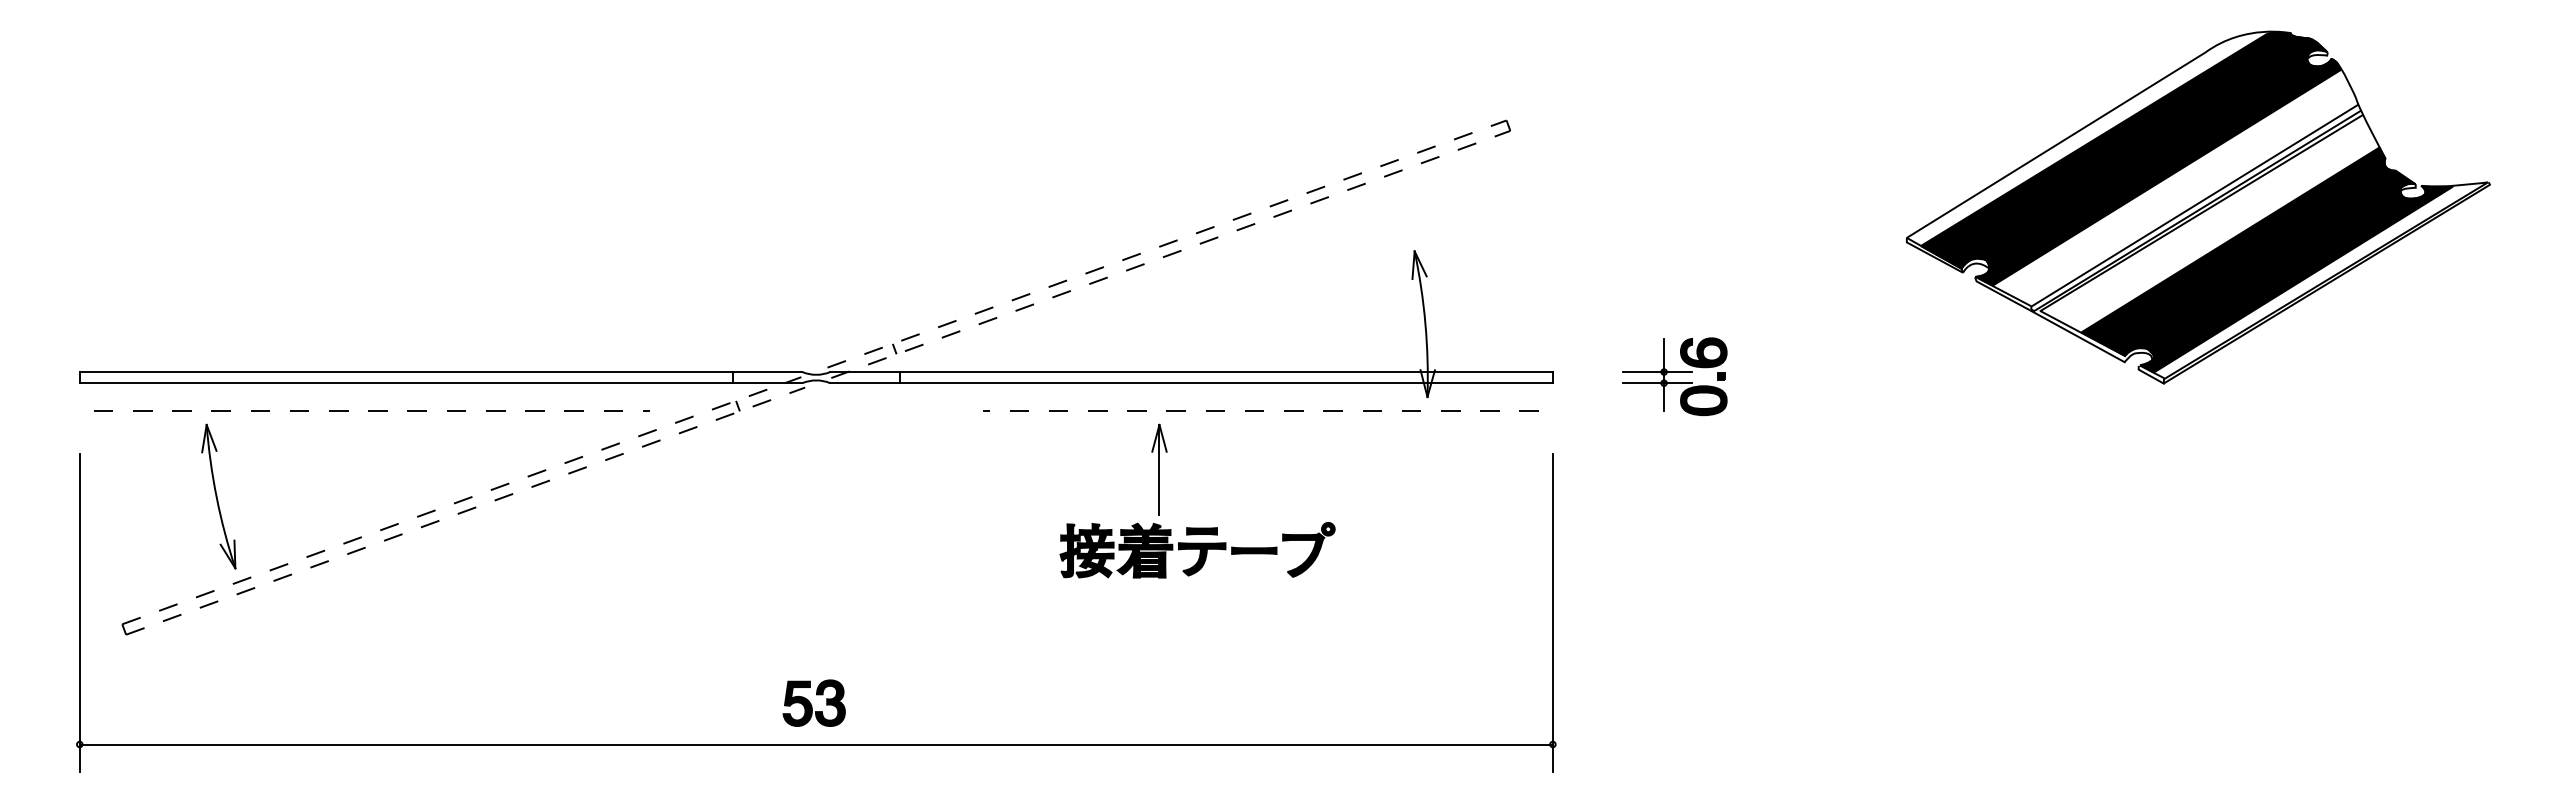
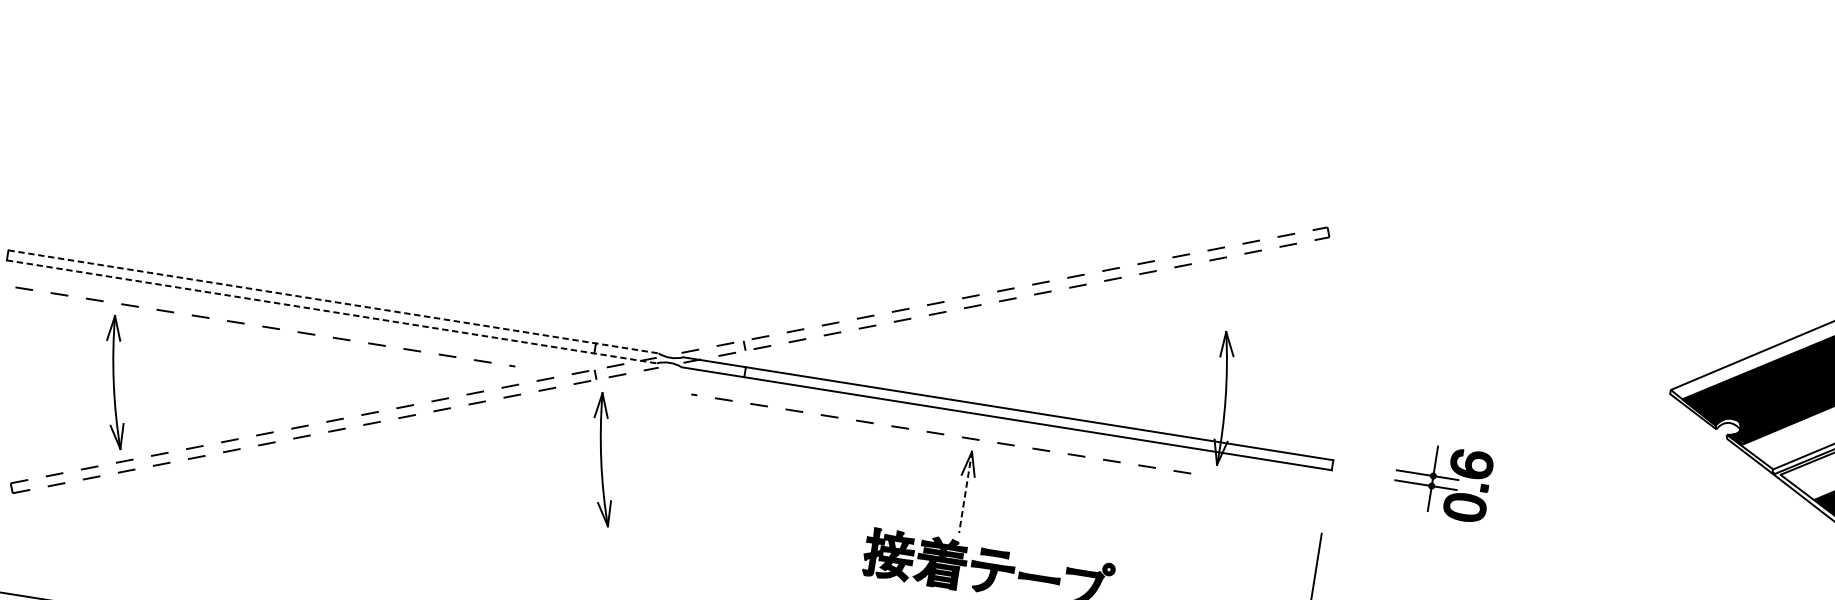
line: (441, 372) -> (333, 302), solid -> dashed
line: (441, 383) -> (332, 312), solid -> dashed
line: (1260, 410) -> (940, 433), moved
line: (1159, 470) -> (965, 492), solid -> dashed
part: (760, 496) -> (602, 459), added

